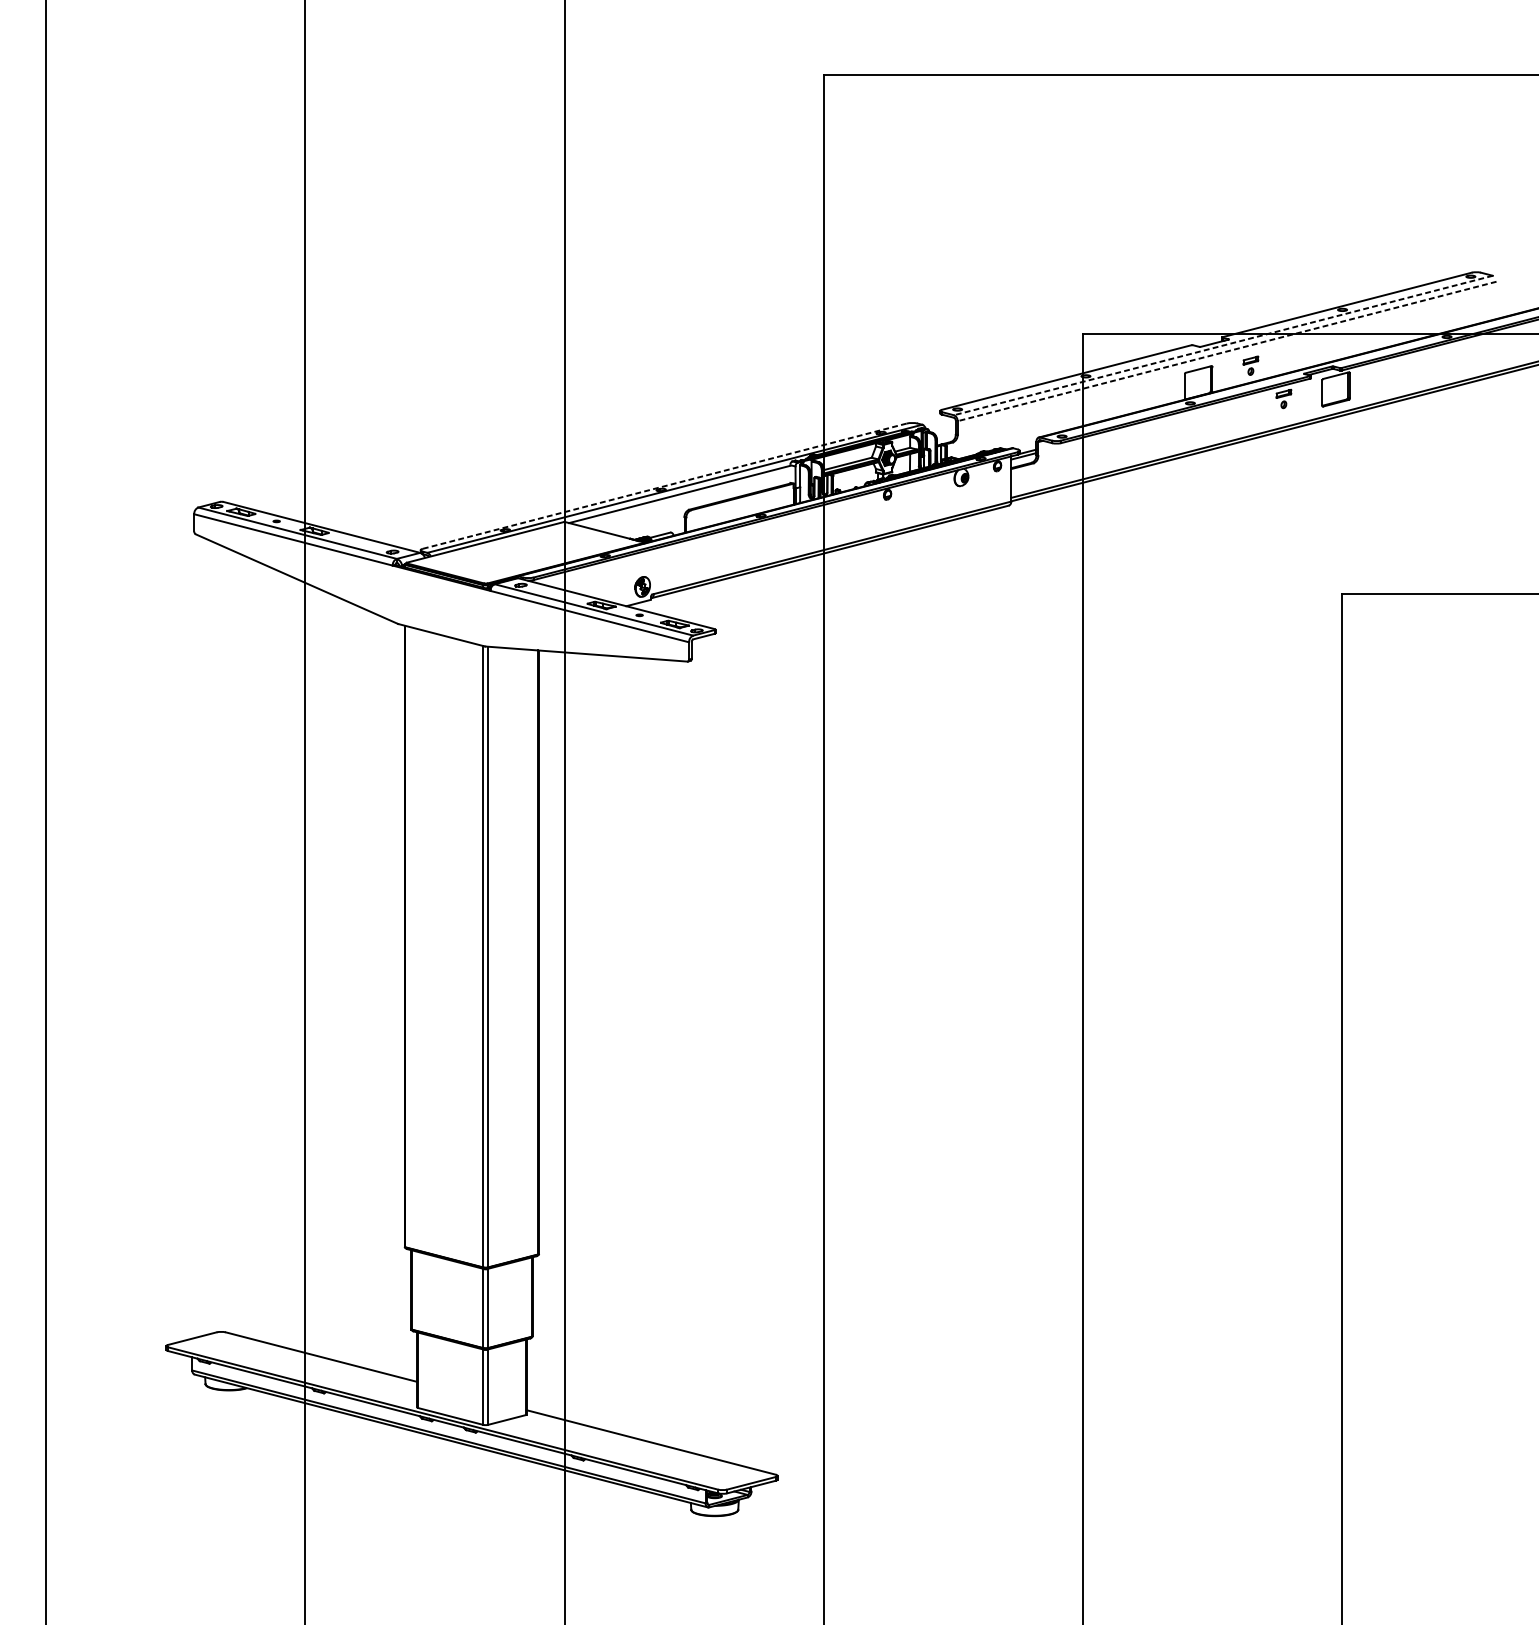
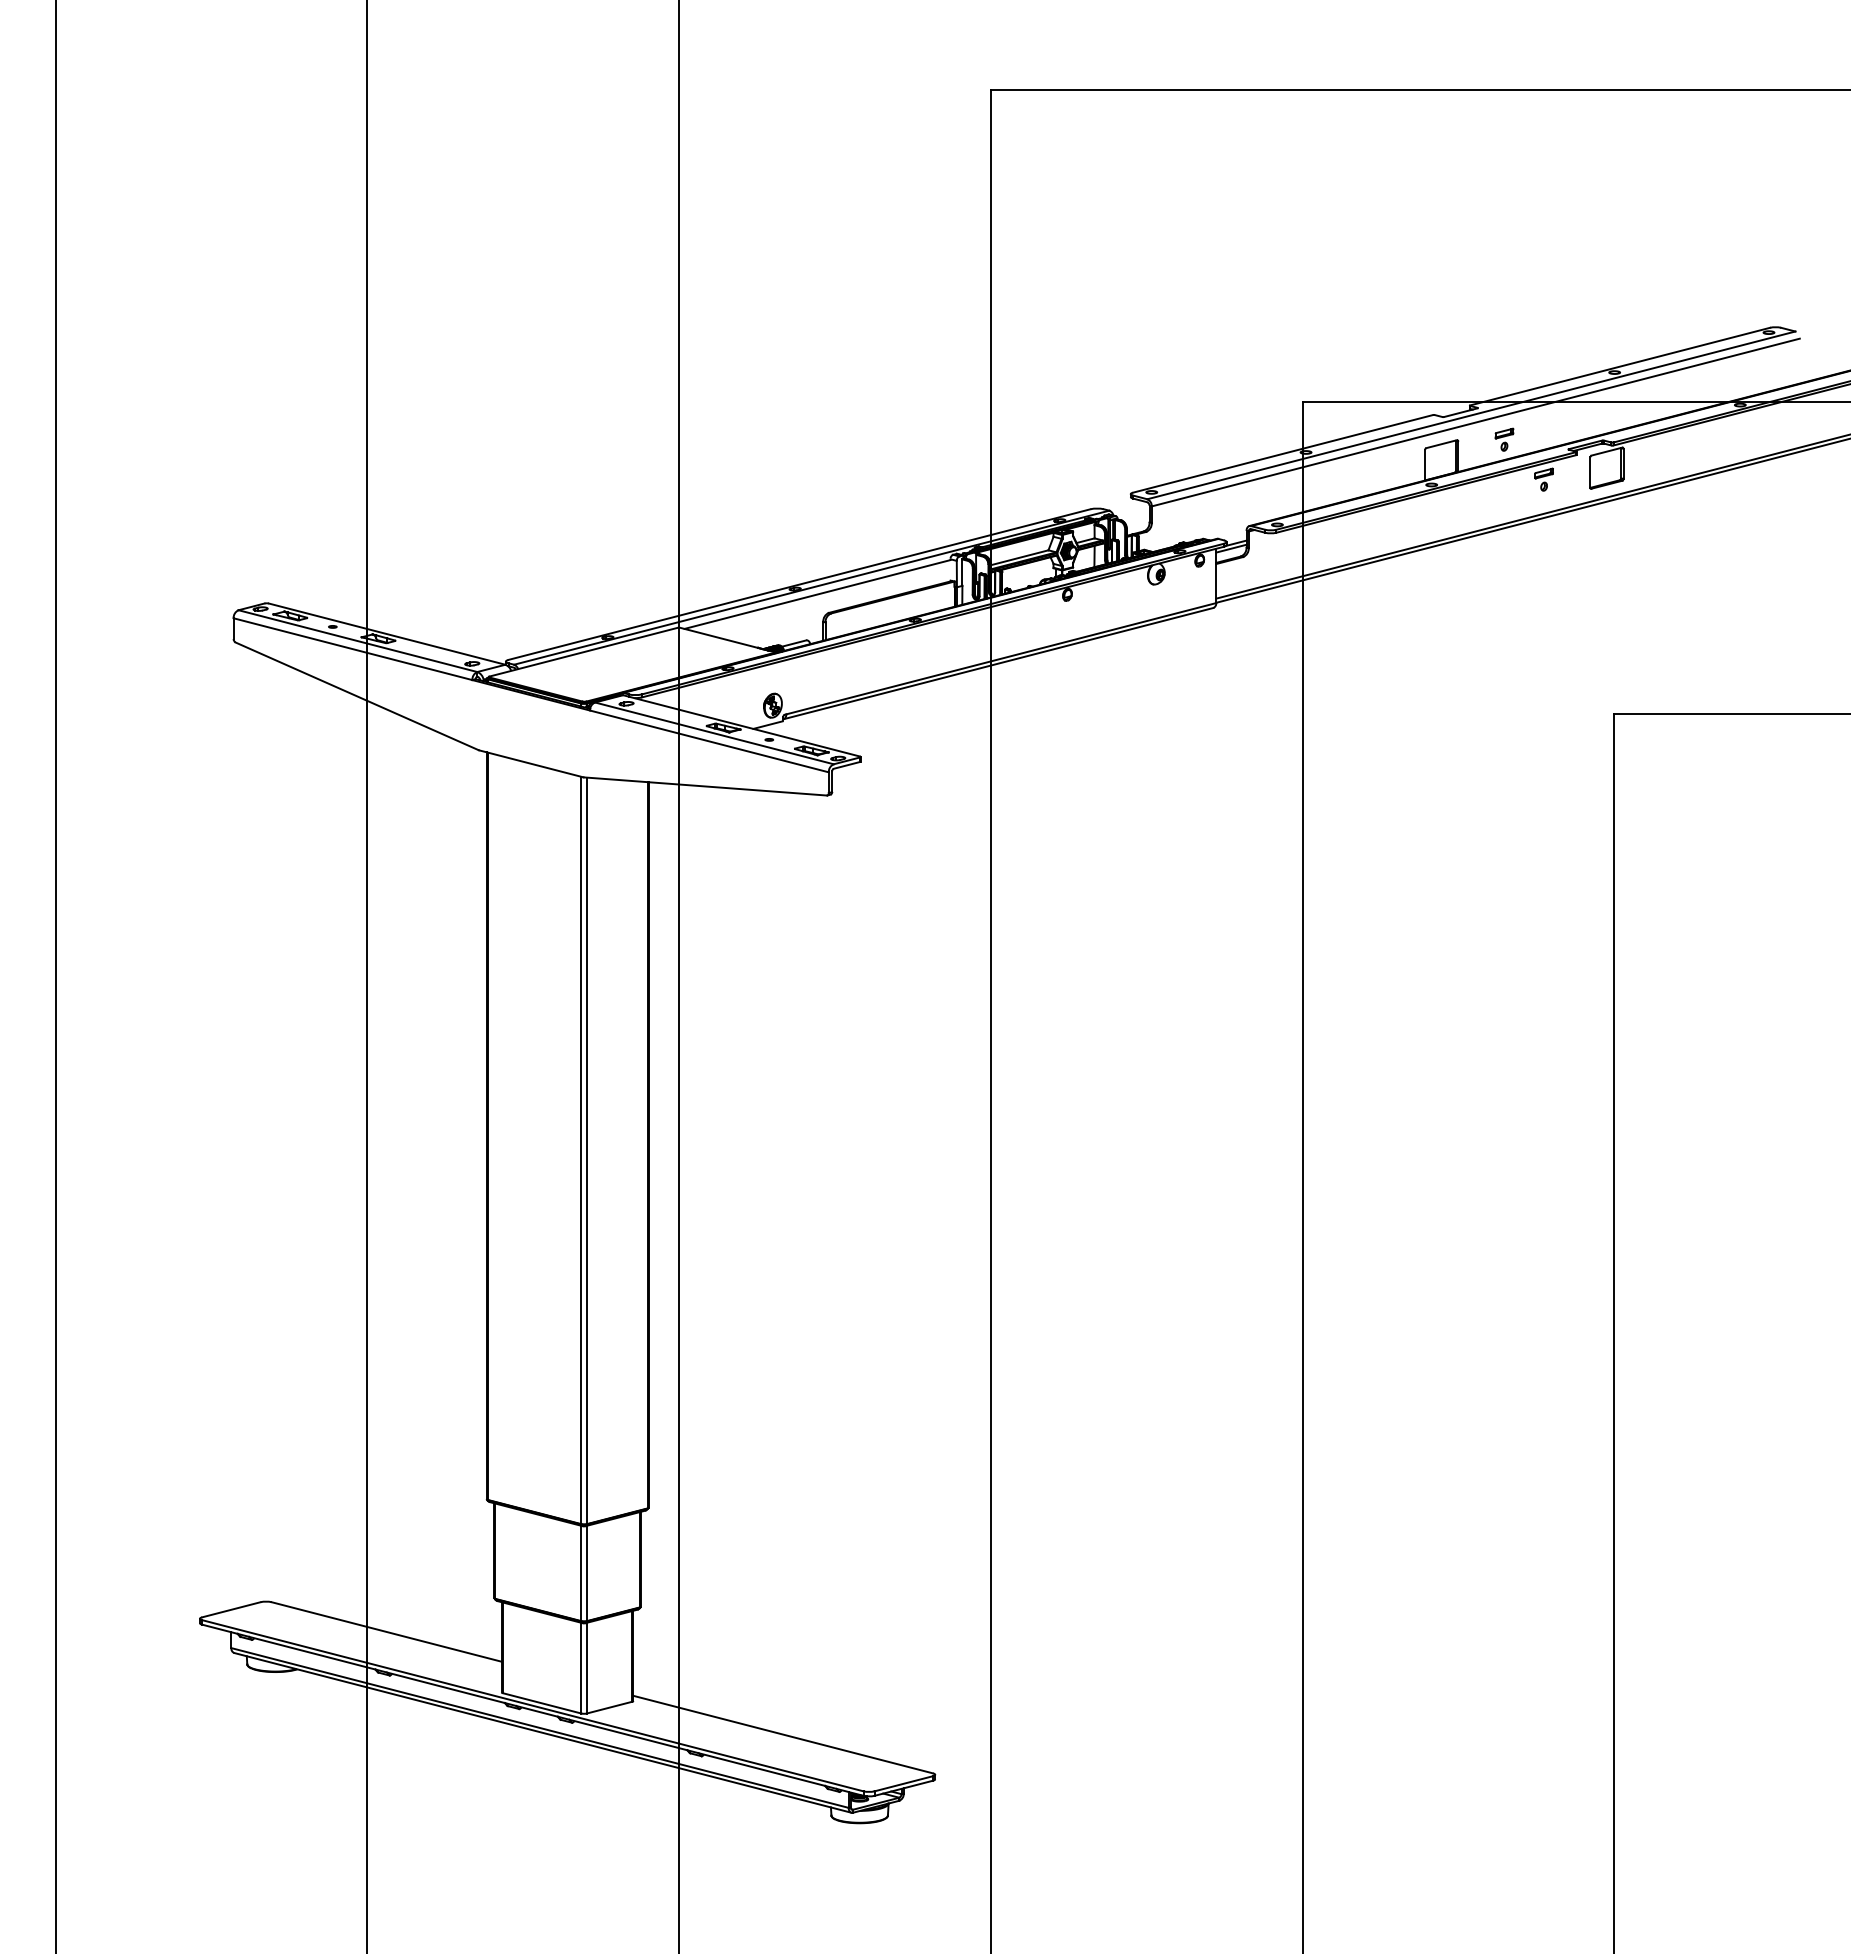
line: (1223, 345) -> (1471, 415), dashed -> solid
line: (1226, 351) -> (1475, 422), dashed -> solid
line: (664, 486) -> (799, 584), dashed -> solid

